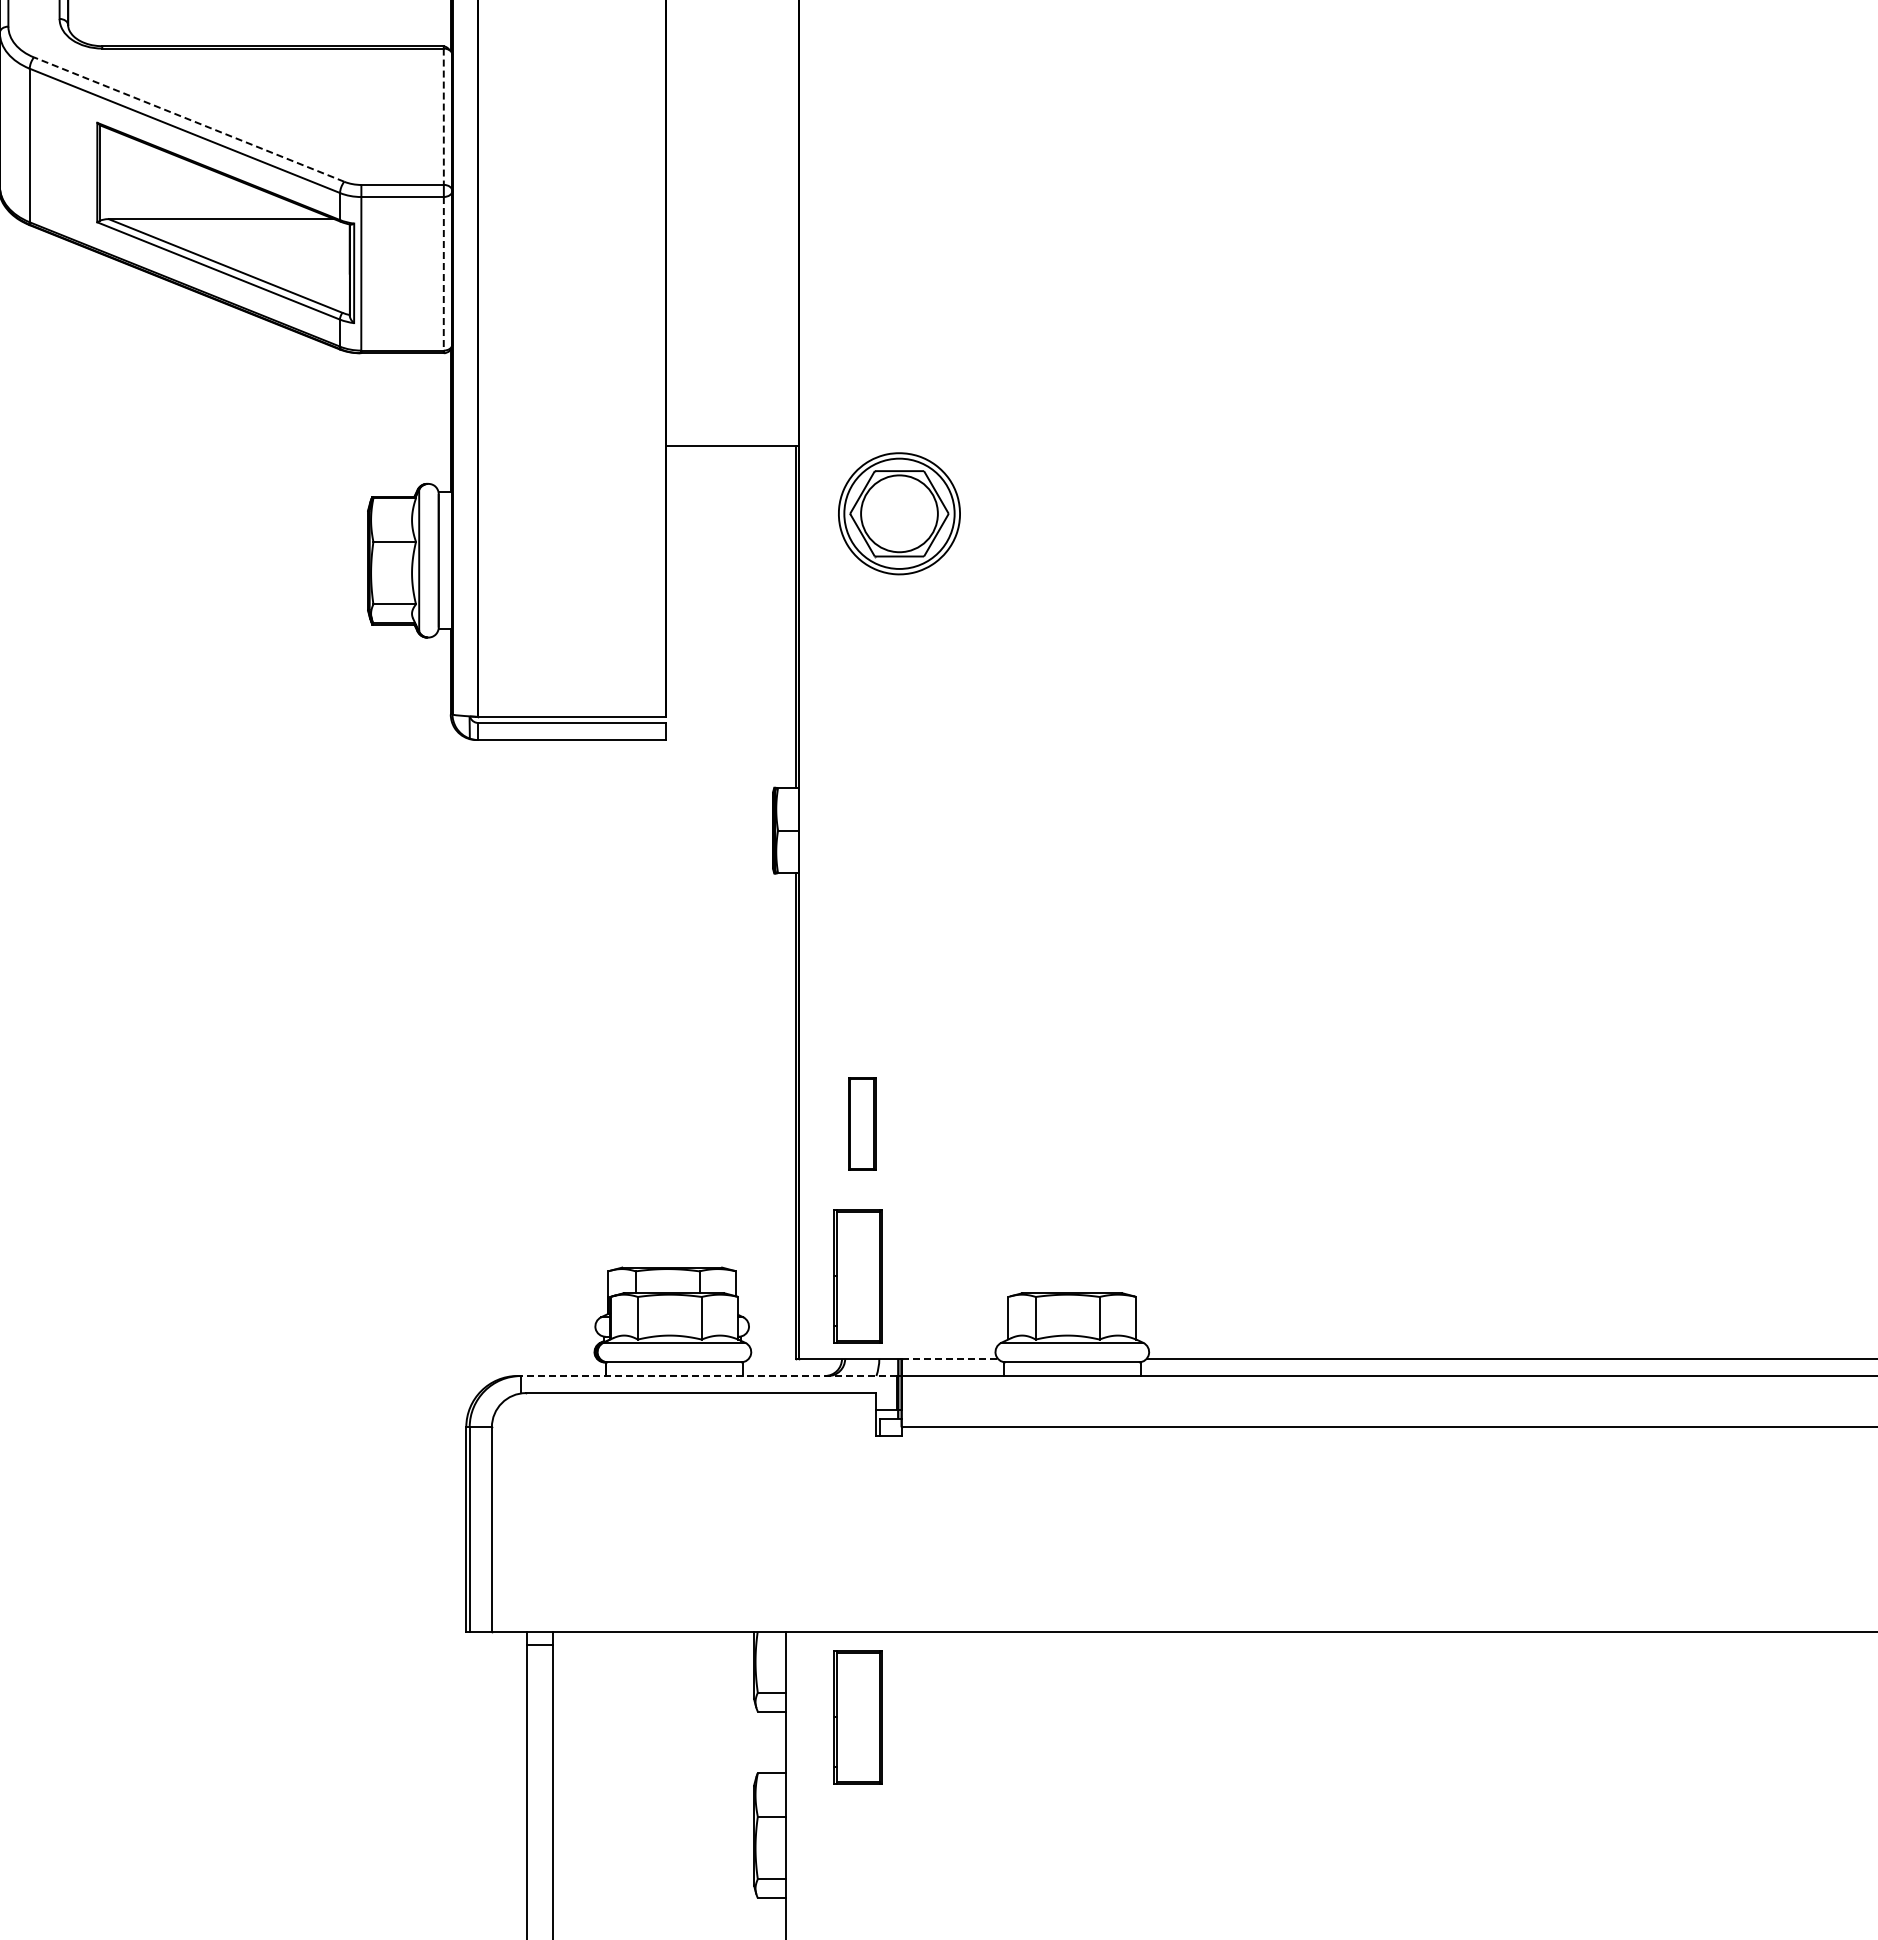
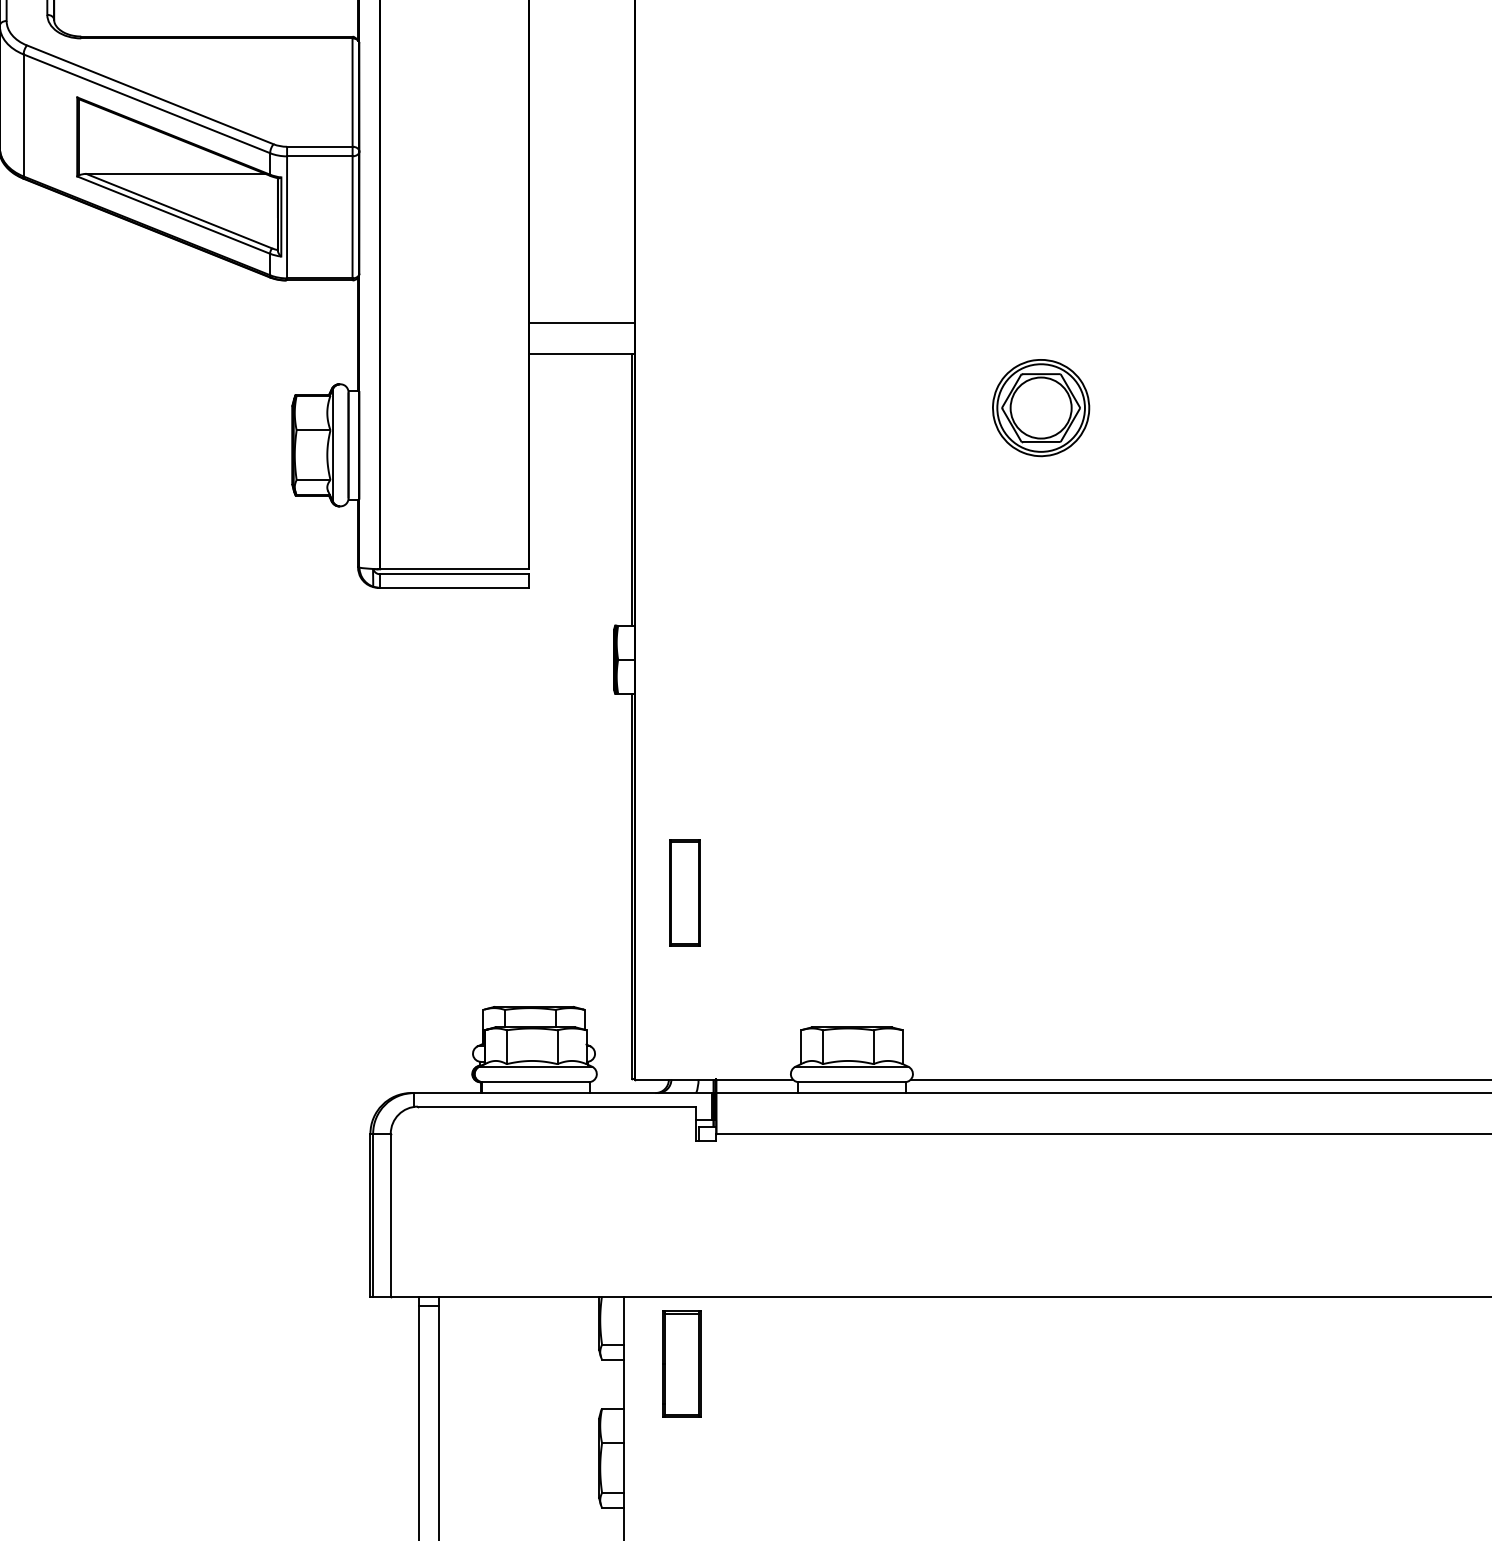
line: (443, 117) -> (352, 93), dashed -> solid
line: (188, 119) -> (149, 94), dashed -> solid
line: (443, 273) -> (352, 217), dashed -> solid
line: (732, 407) -> (581, 323), added
part: (899, 513) -> (1041, 407), moved
part: (861, 1123) -> (684, 892), size x1.43
part: (857, 1276) -> (681, 1014), removed
line: (950, 1358) -> (755, 1079), dashed -> solid
line: (708, 1376) -> (562, 1093), dashed -> solid

